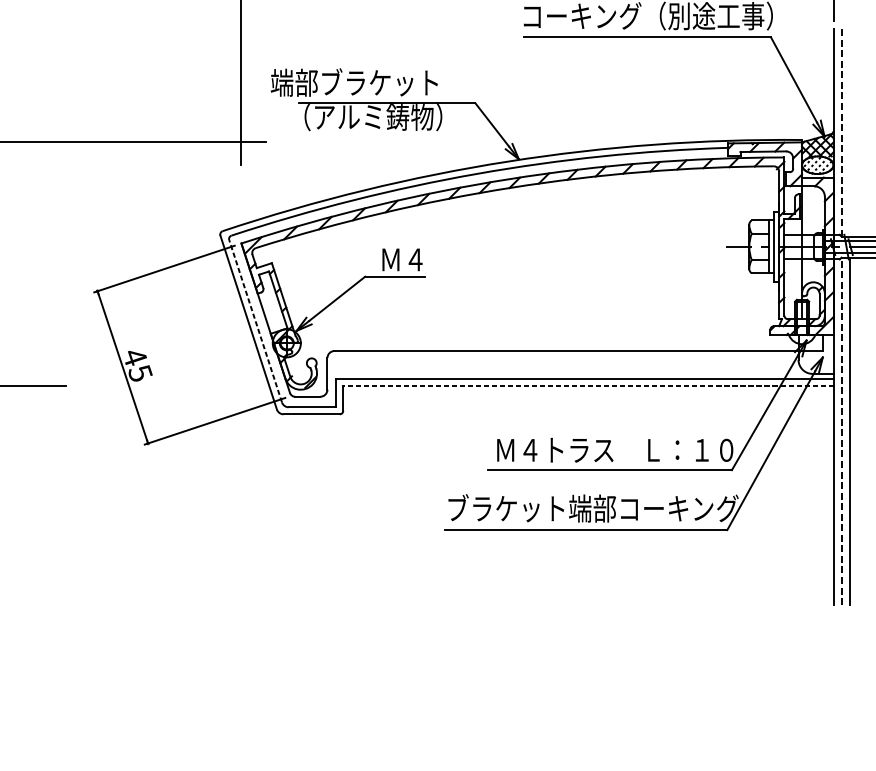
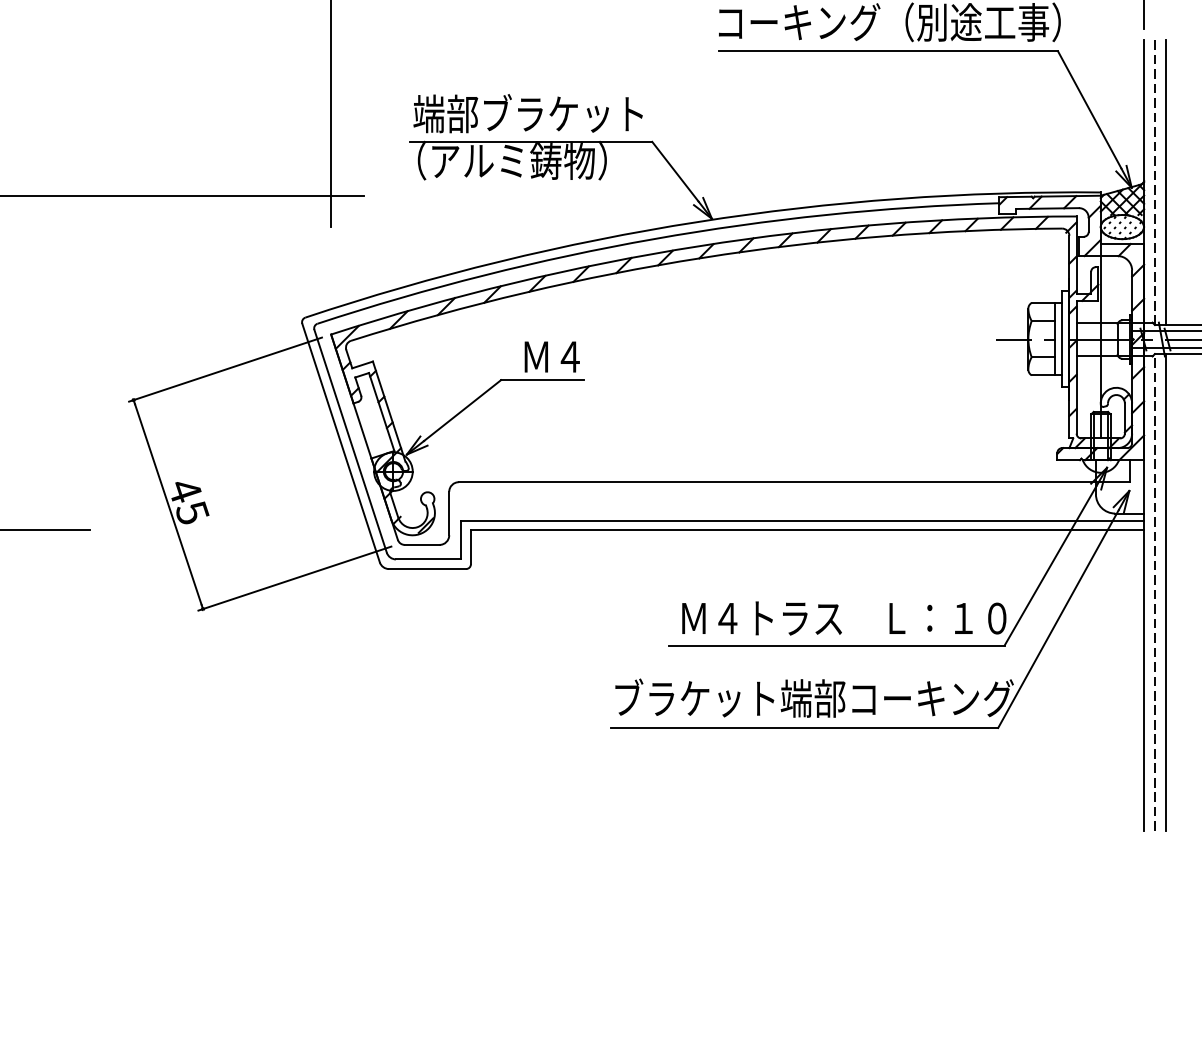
text: (353, 82) -> (527, 113), moved
line: (849, 132) -> (1166, 182), added
line: (255, 320) -> (350, 440), dashed -> solid
line: (588, 386) -> (807, 530), dashed -> solid

